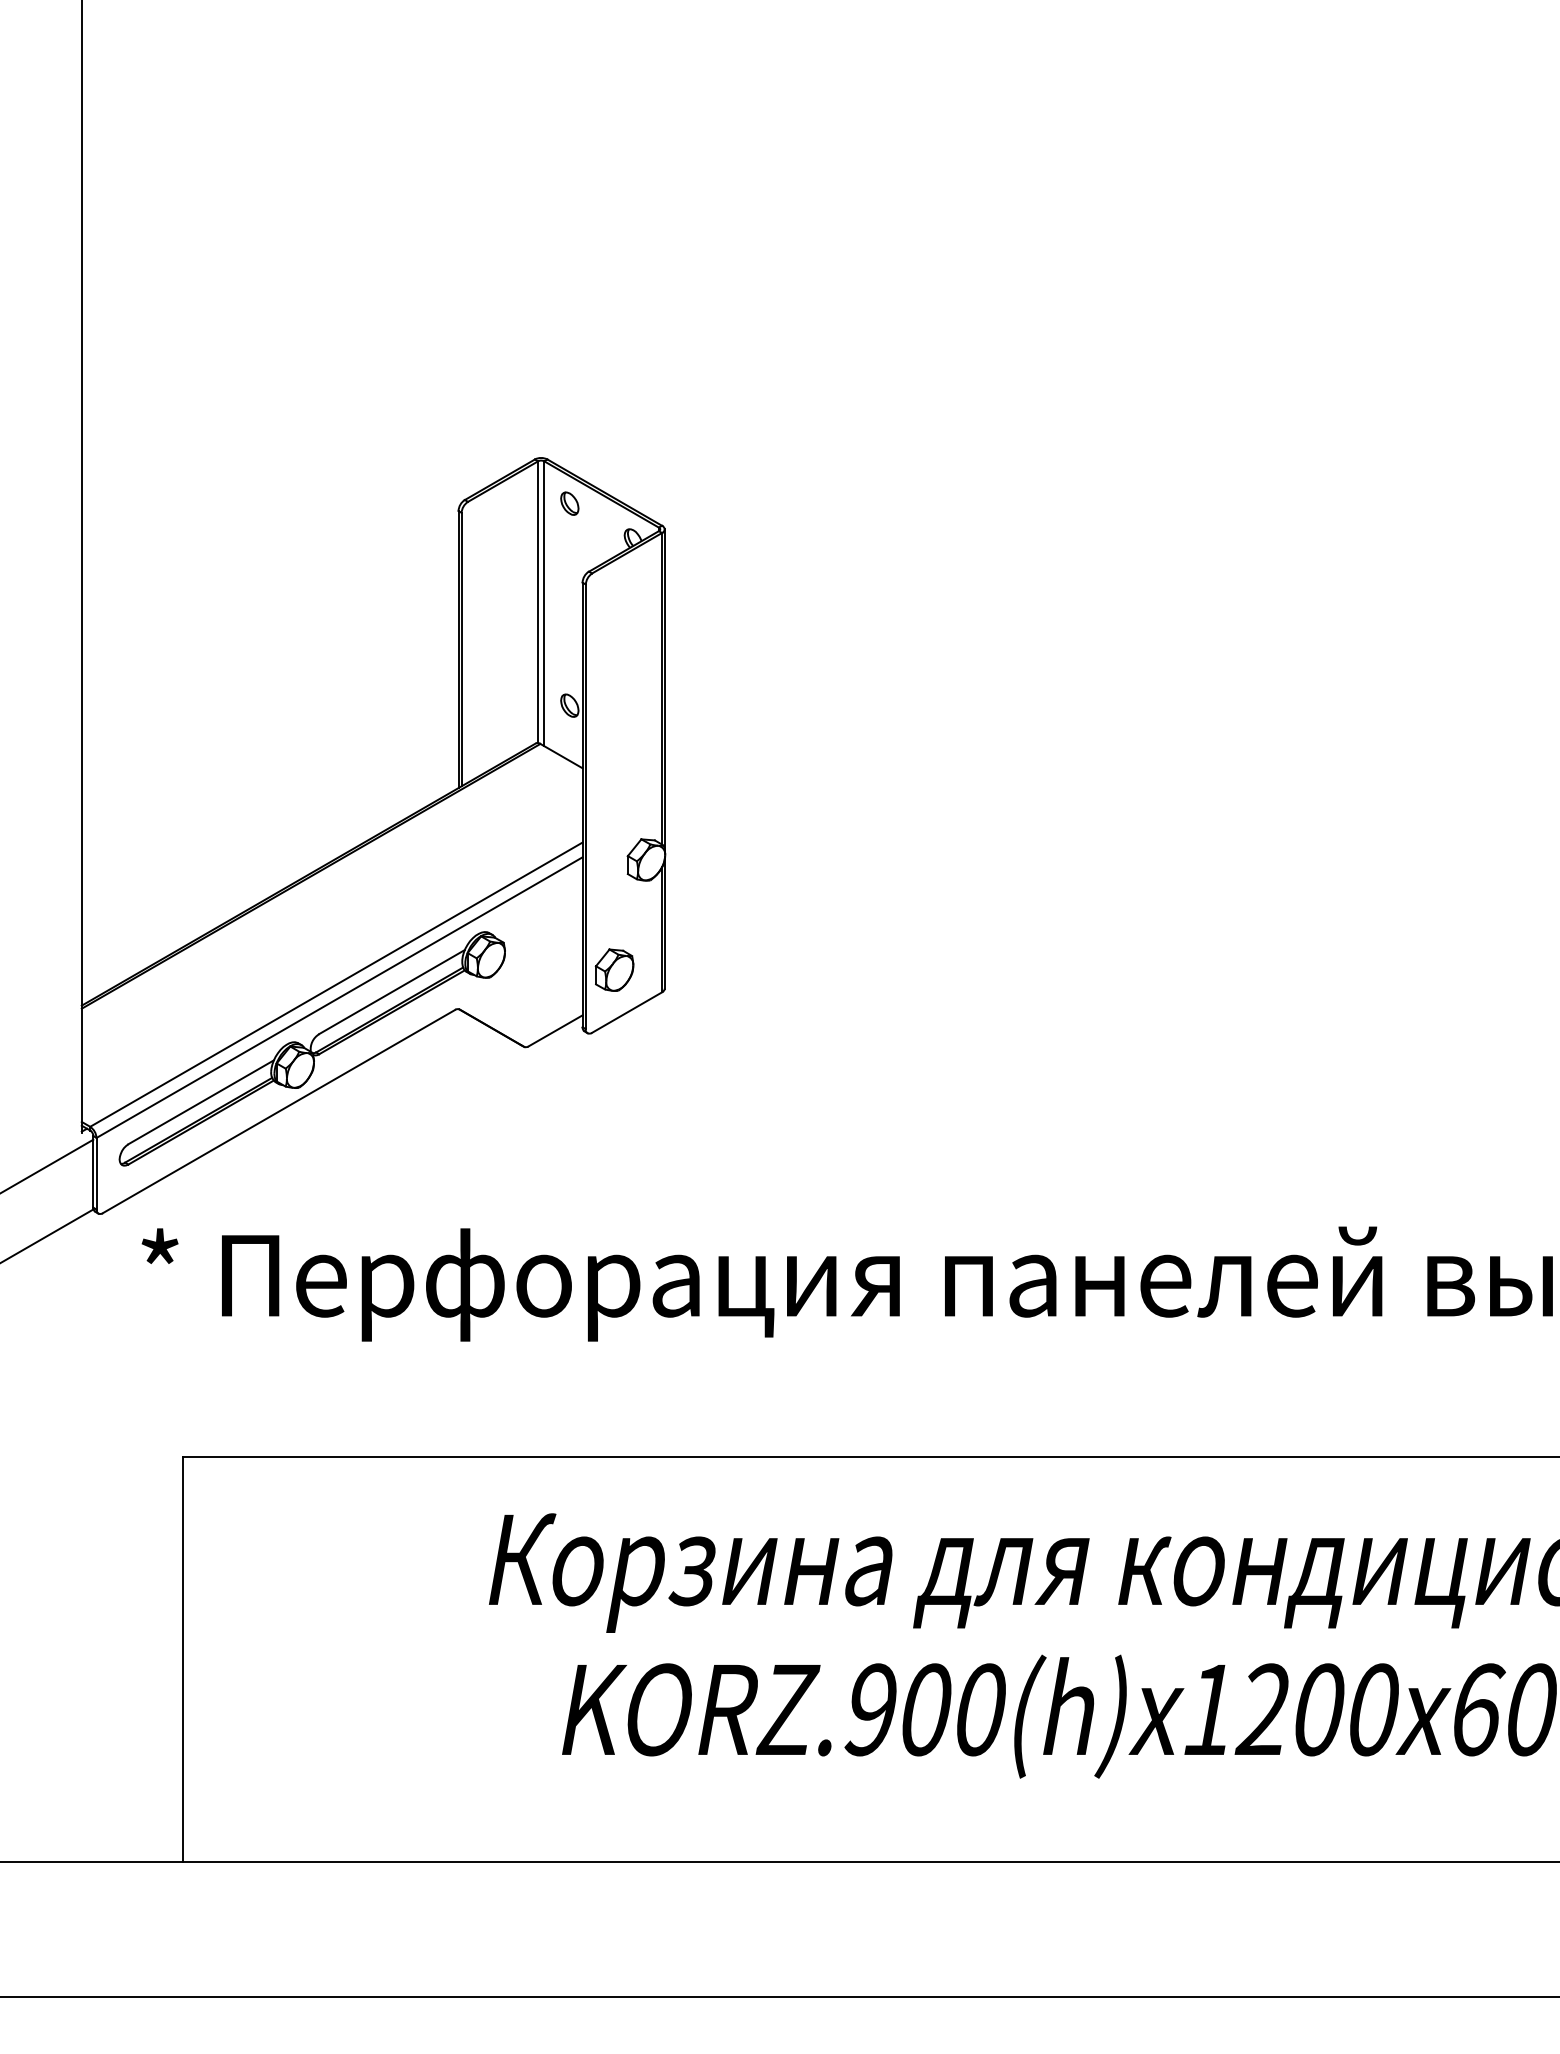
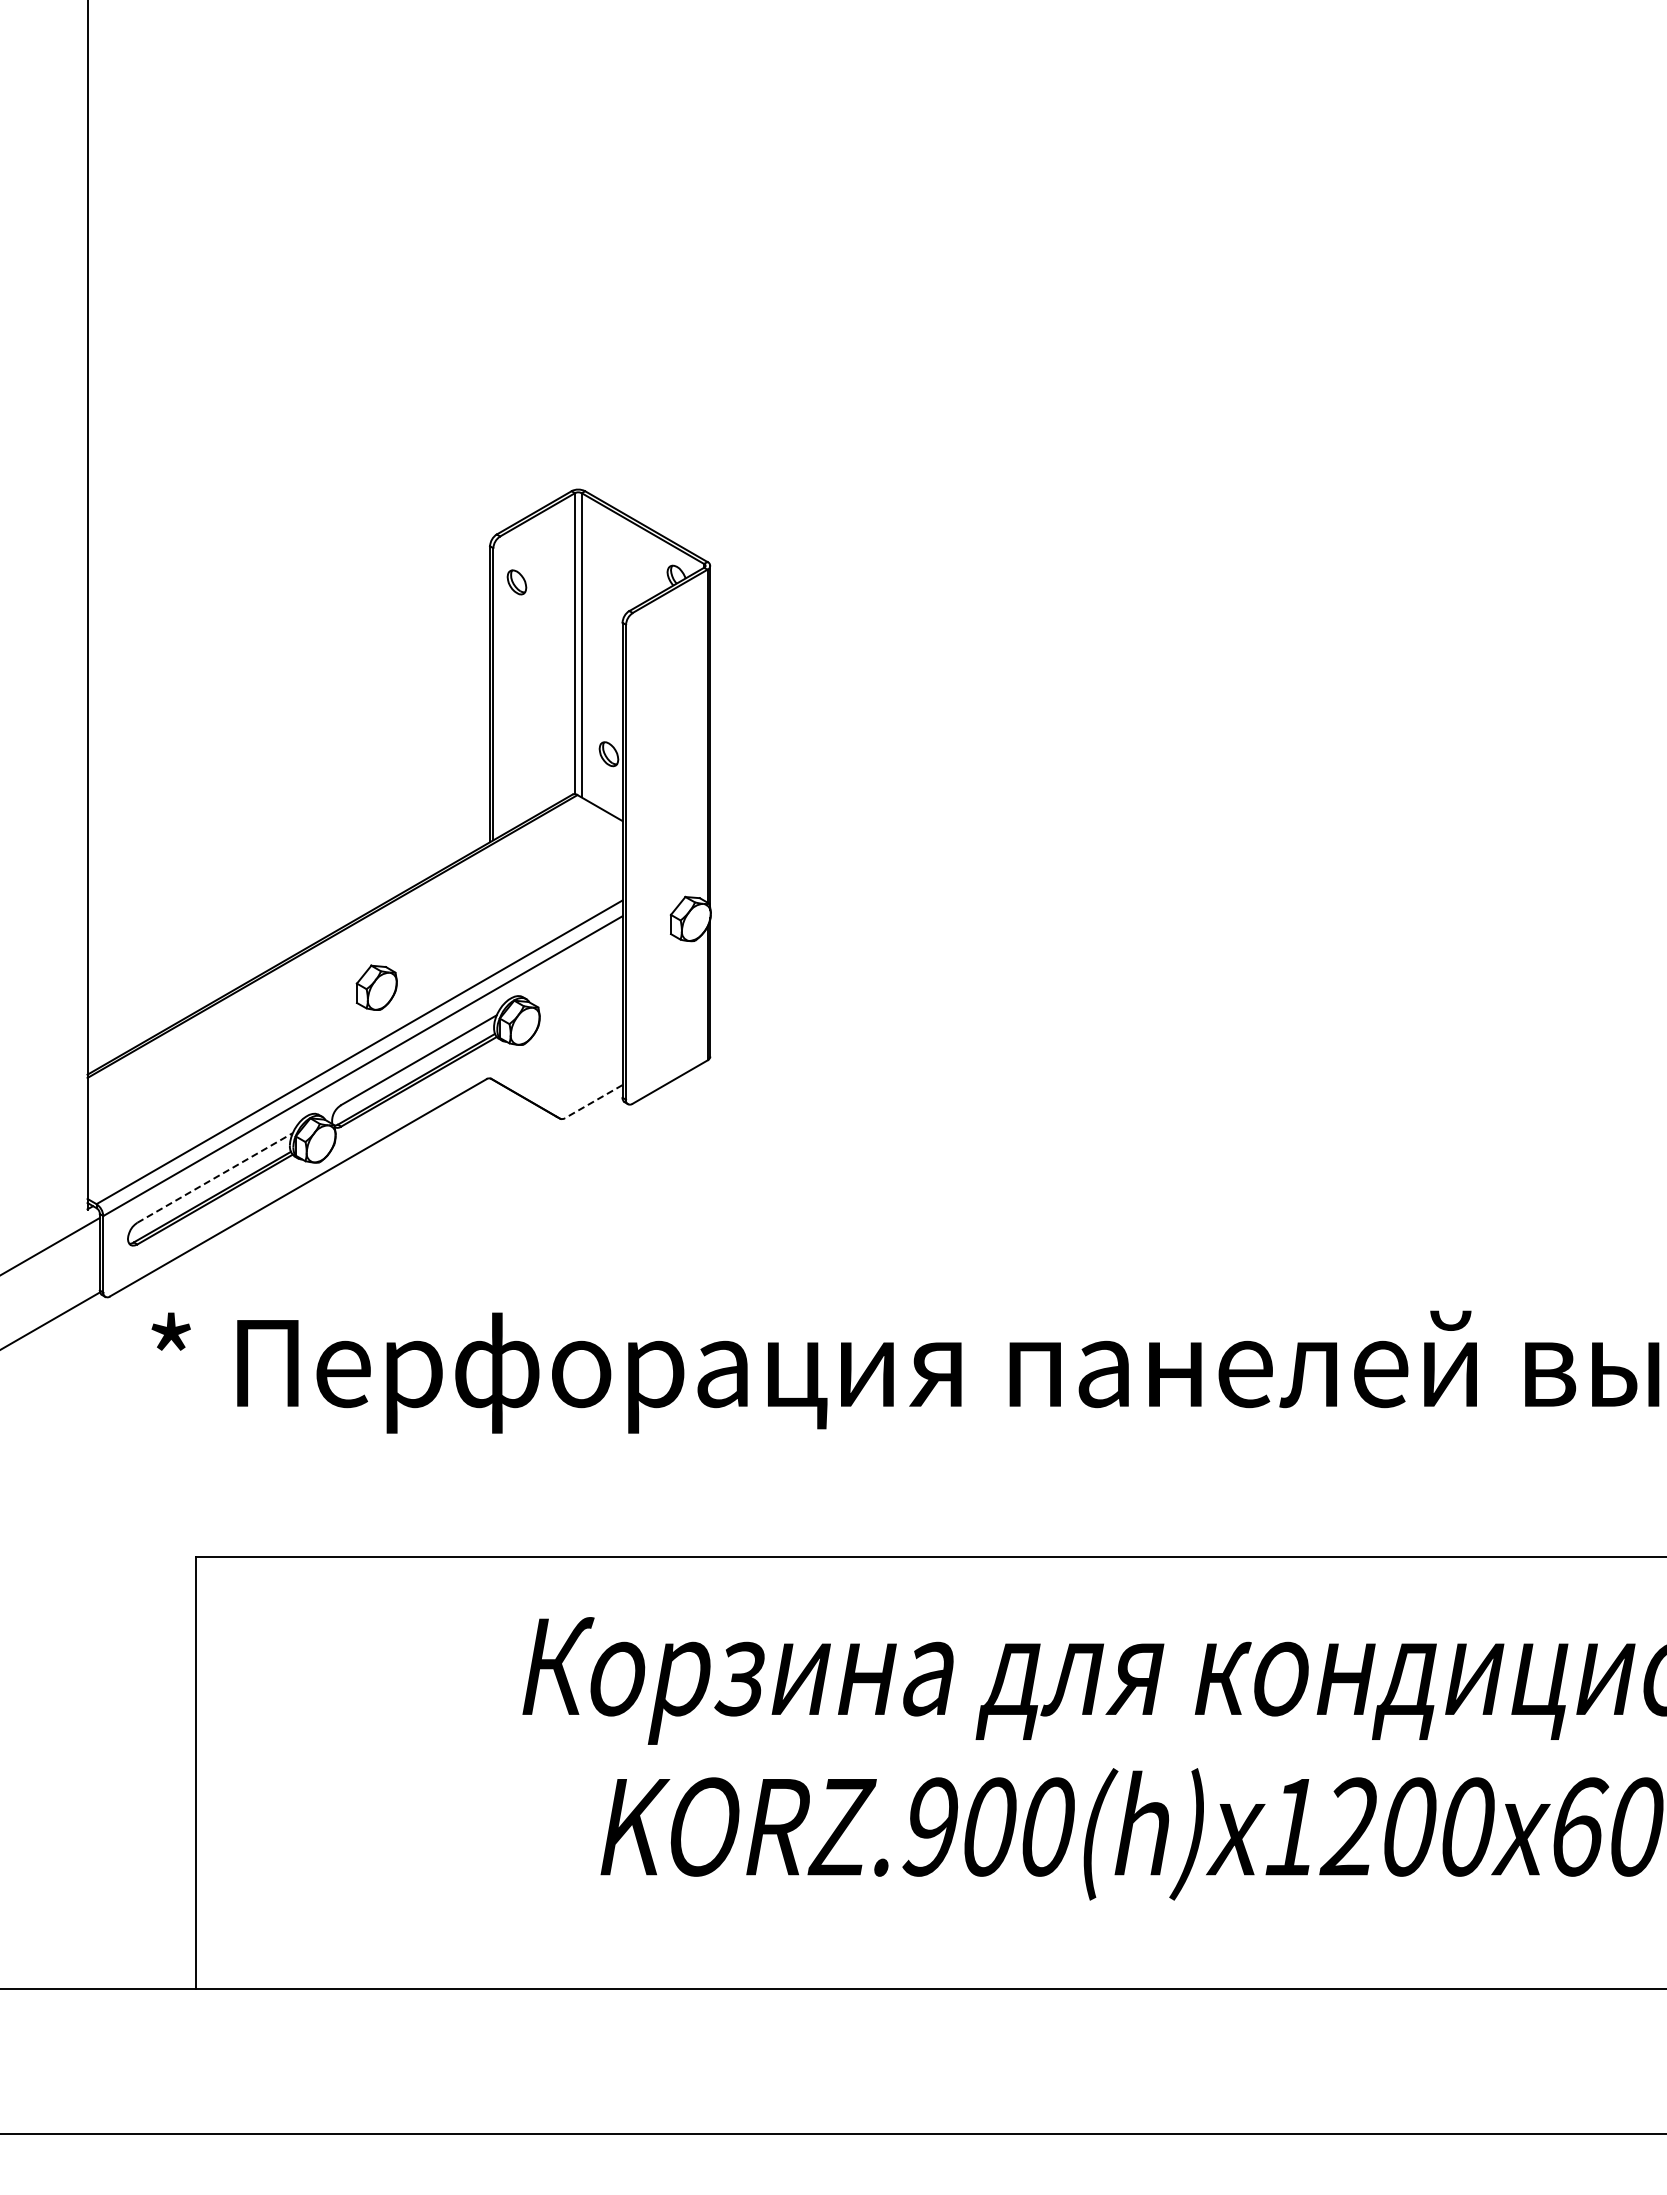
part: (569, 503) -> (516, 582), moved
part: (614, 969) -> (376, 987), moved
line: (555, 1030) -> (593, 1101), solid -> dashed
line: (201, 1101) -> (215, 1177), solid -> dashed

